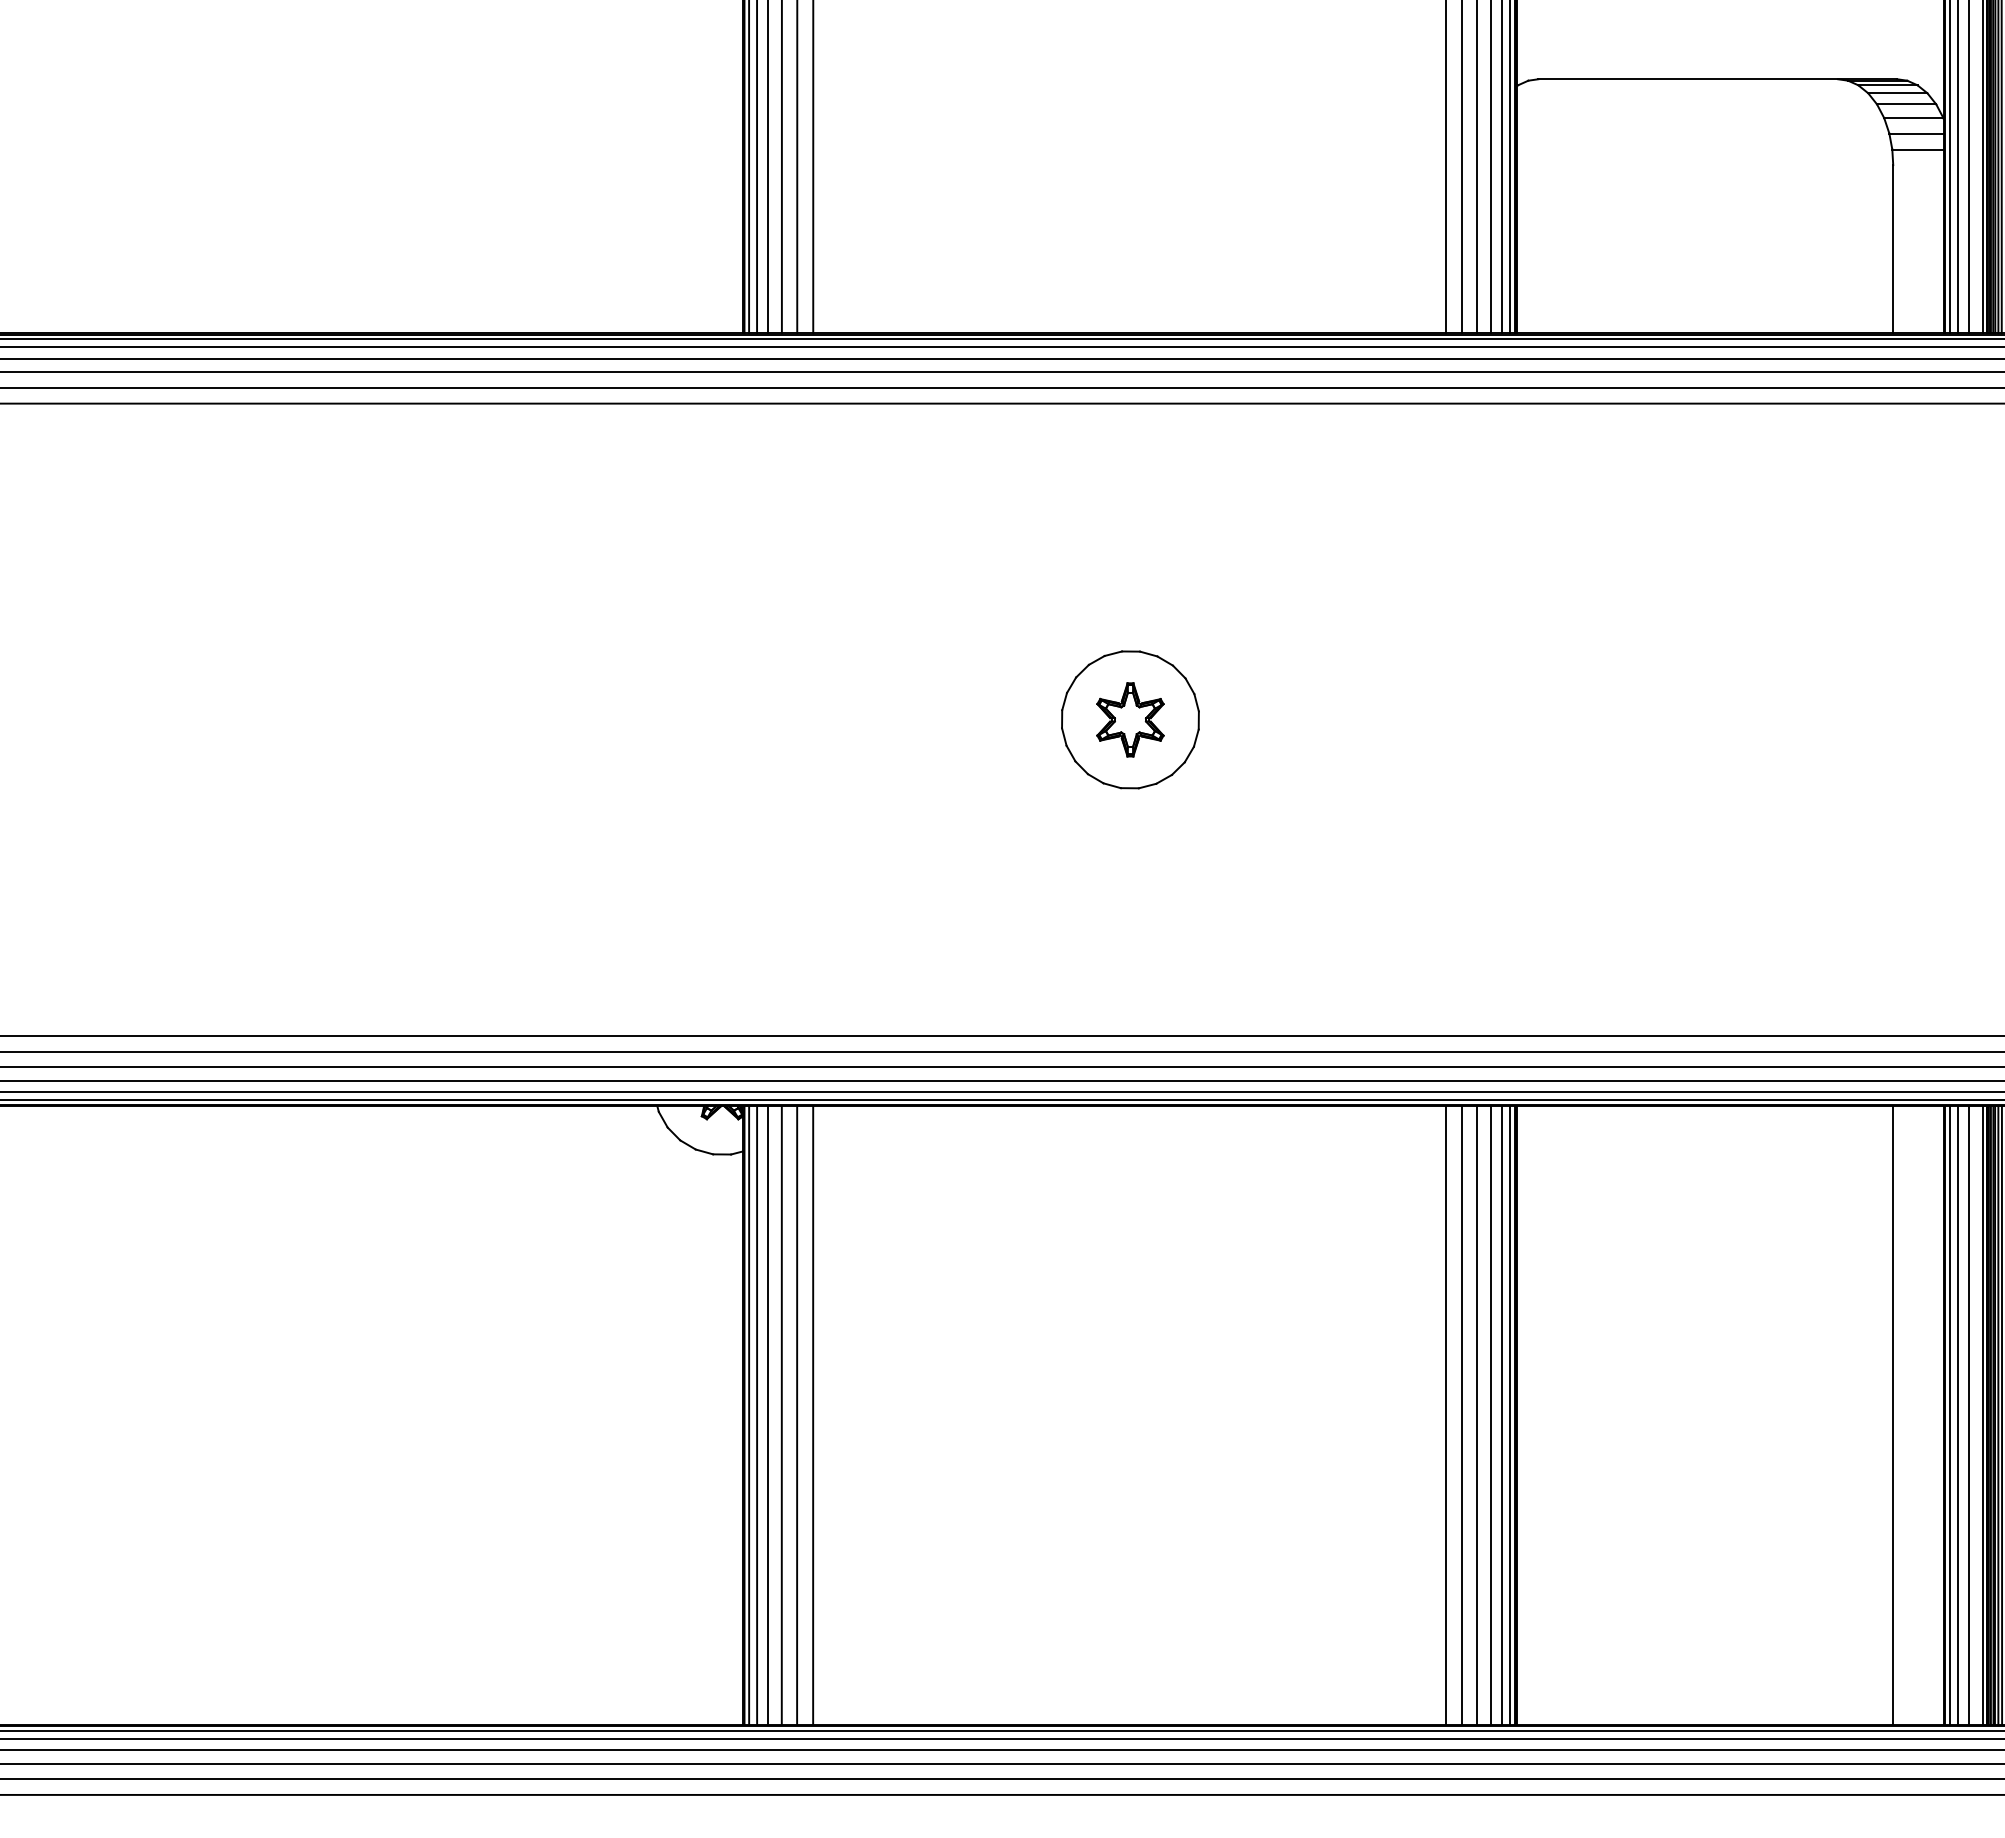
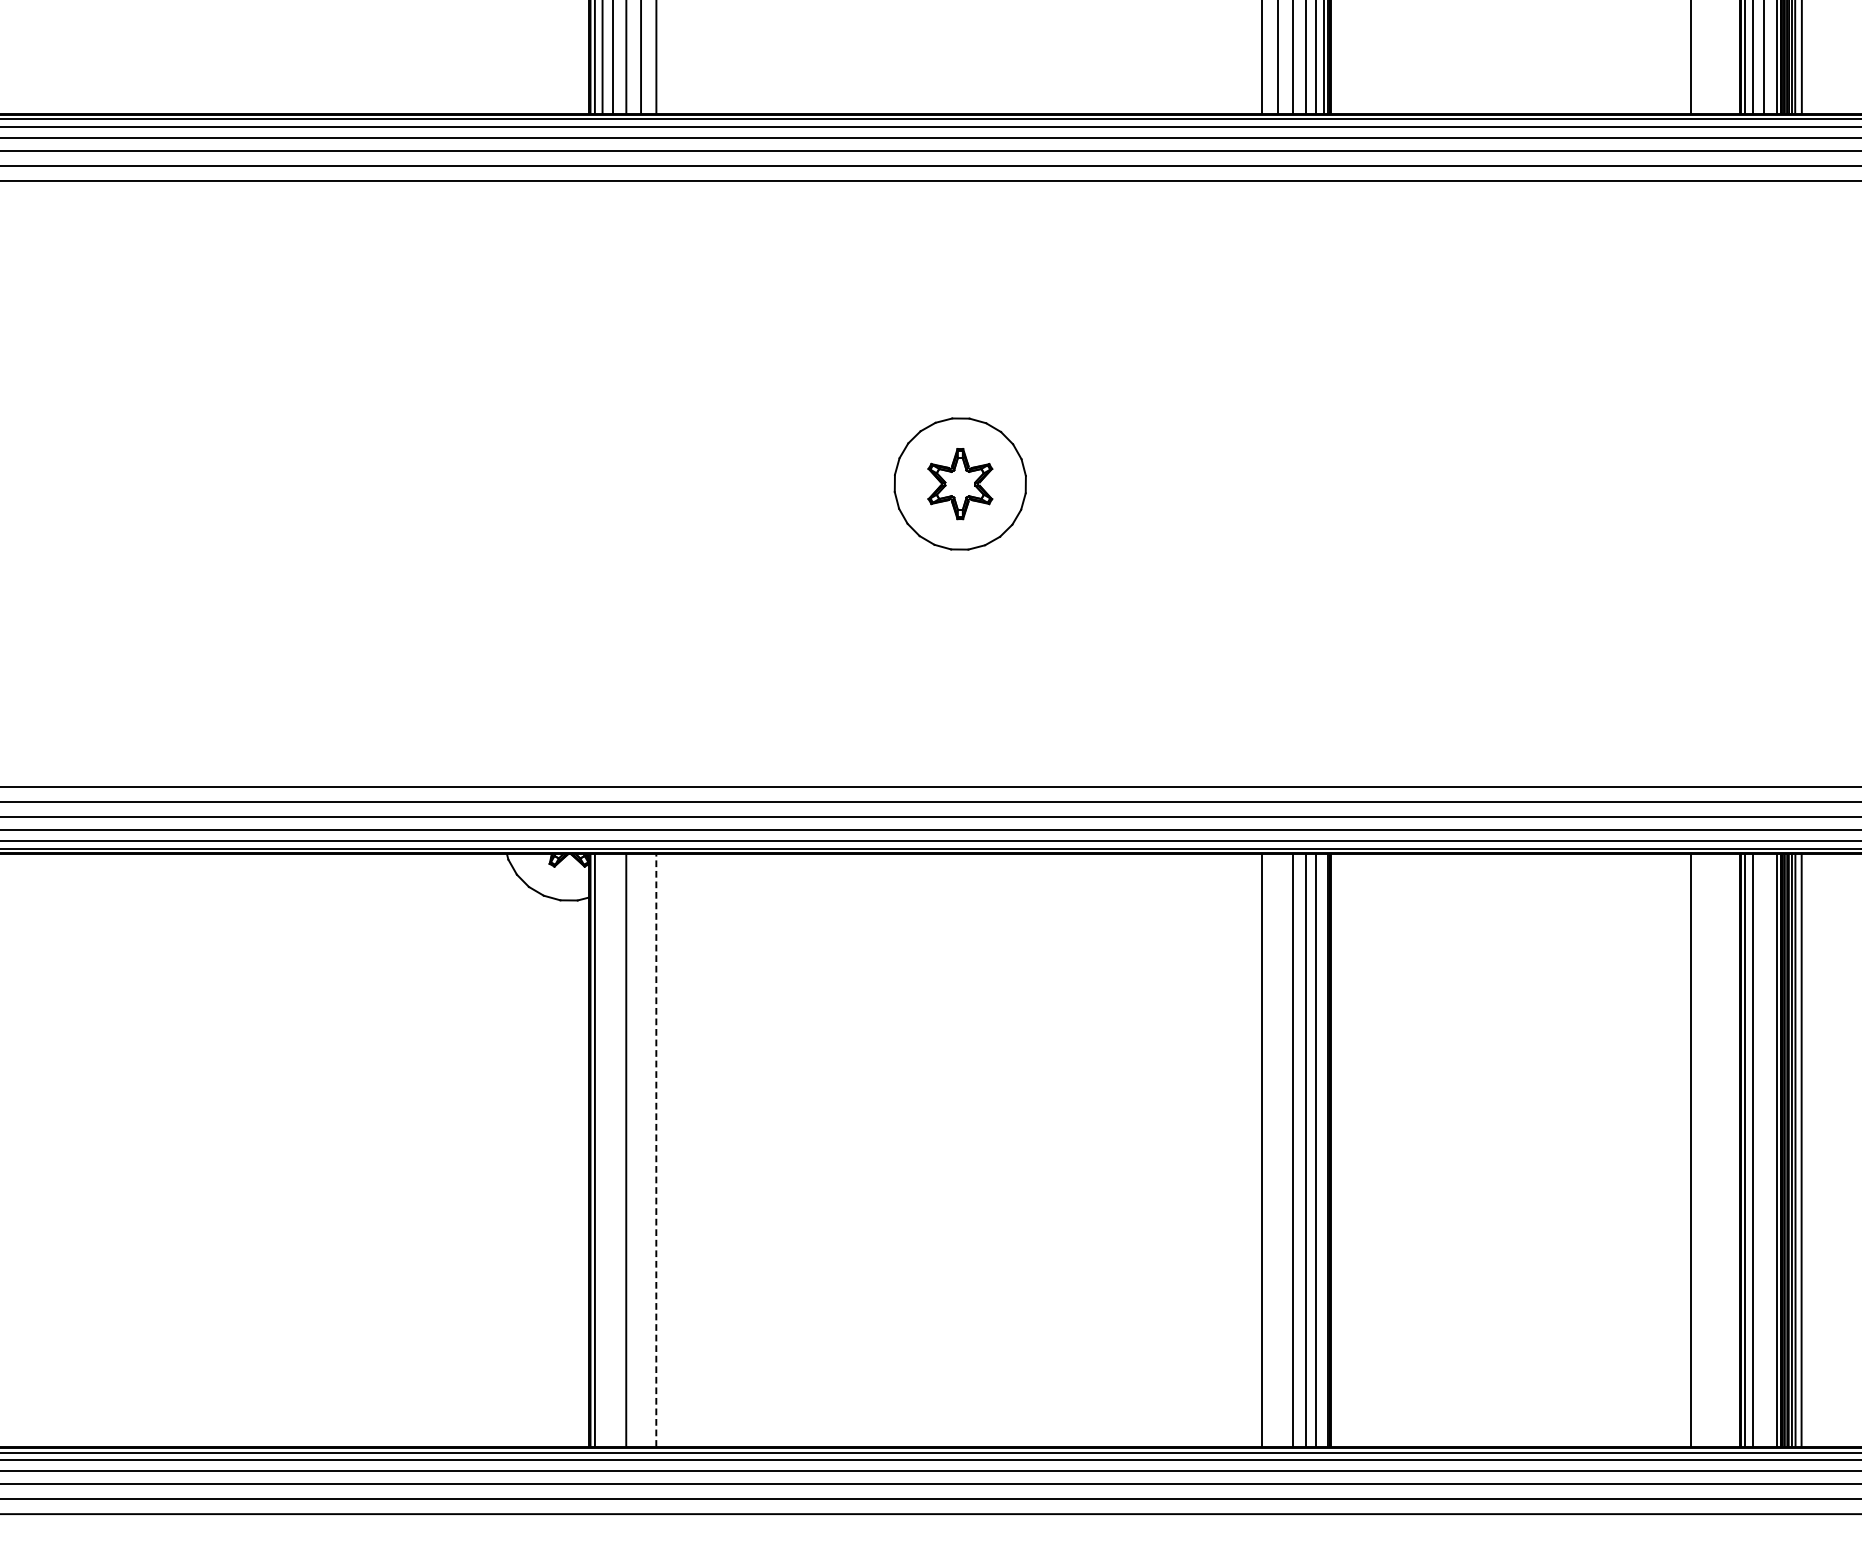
line: (813, 1414) -> (656, 1149), solid -> dashed
line: (757, 1415) -> (602, 1150), removed
line: (768, 1415) -> (613, 1150), removed
line: (797, 1415) -> (641, 1150), removed
line: (1461, 1415) -> (1277, 1150), removed
line: (1509, 1415) -> (1323, 1150), removed
line: (1968, 1415) -> (1763, 1150), removed

